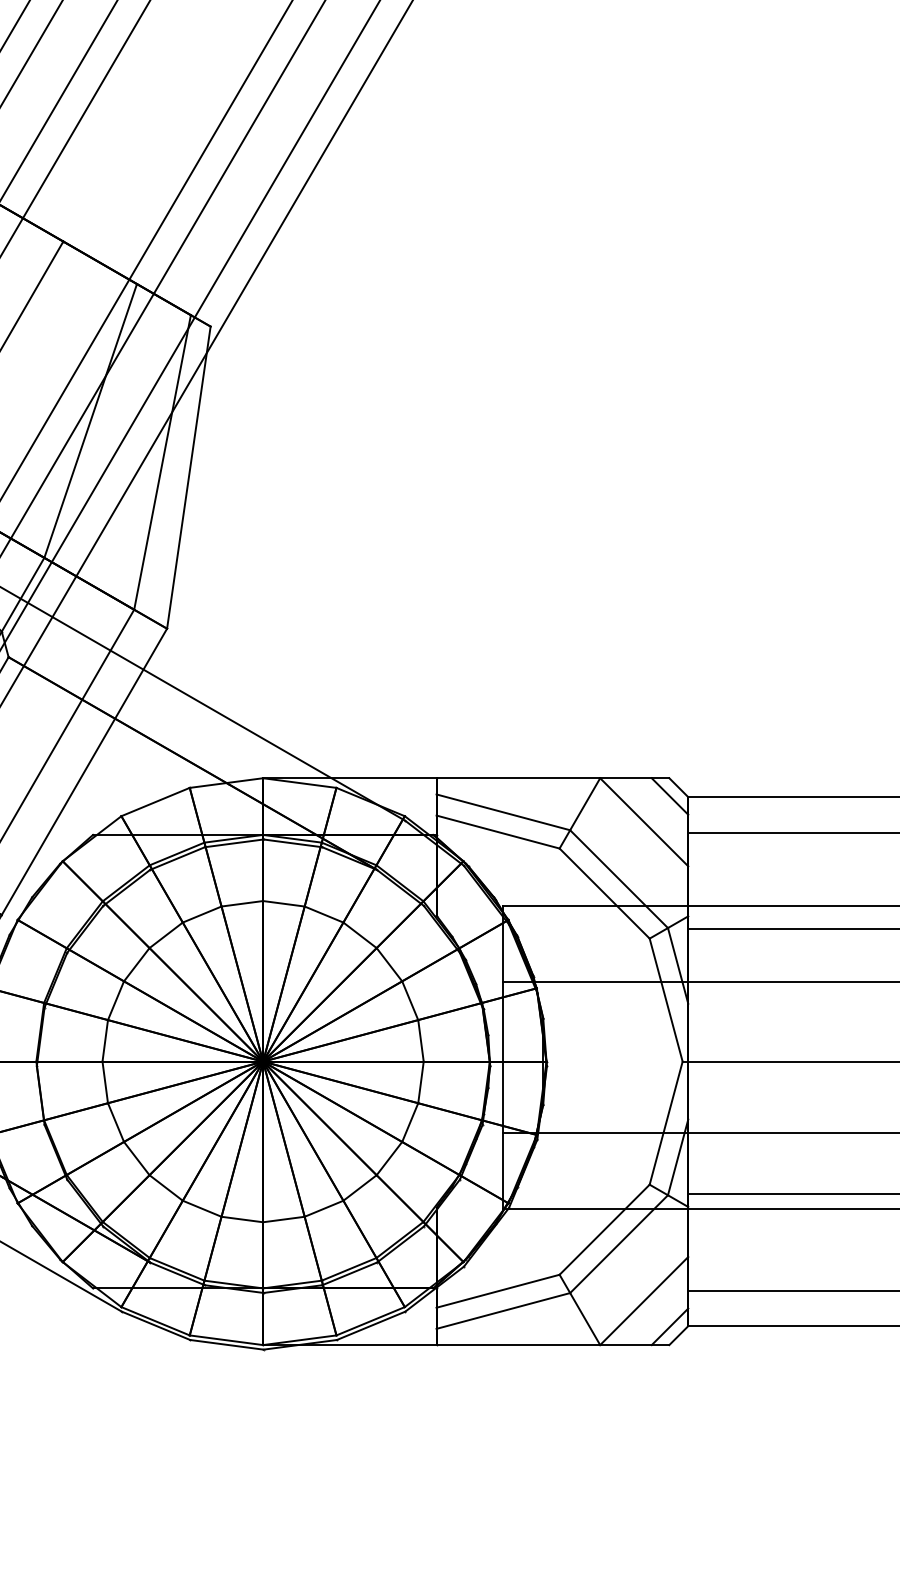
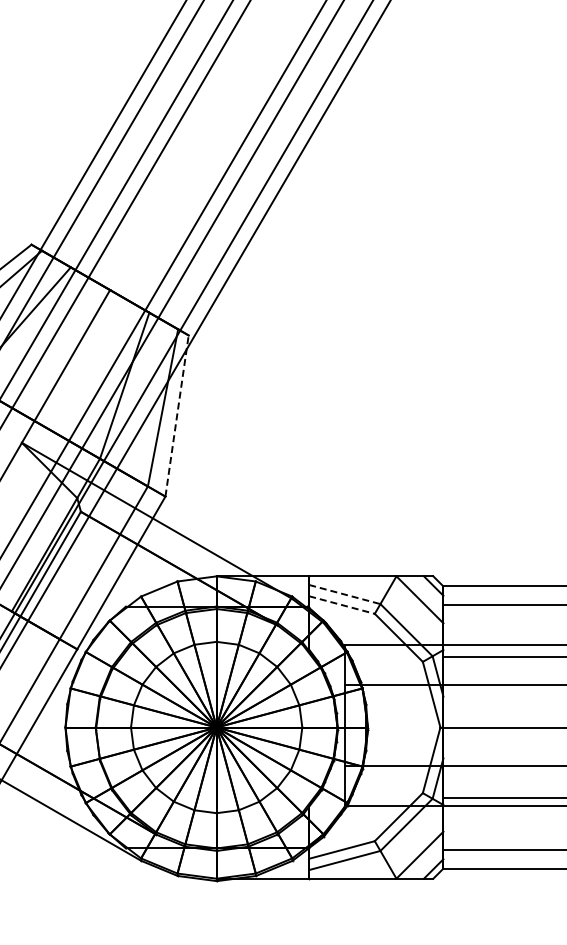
line: (189, 476) -> (177, 415), solid -> dashed
line: (502, 812) -> (344, 594), solid -> dashed
line: (499, 832) -> (342, 605), solid -> dashed

